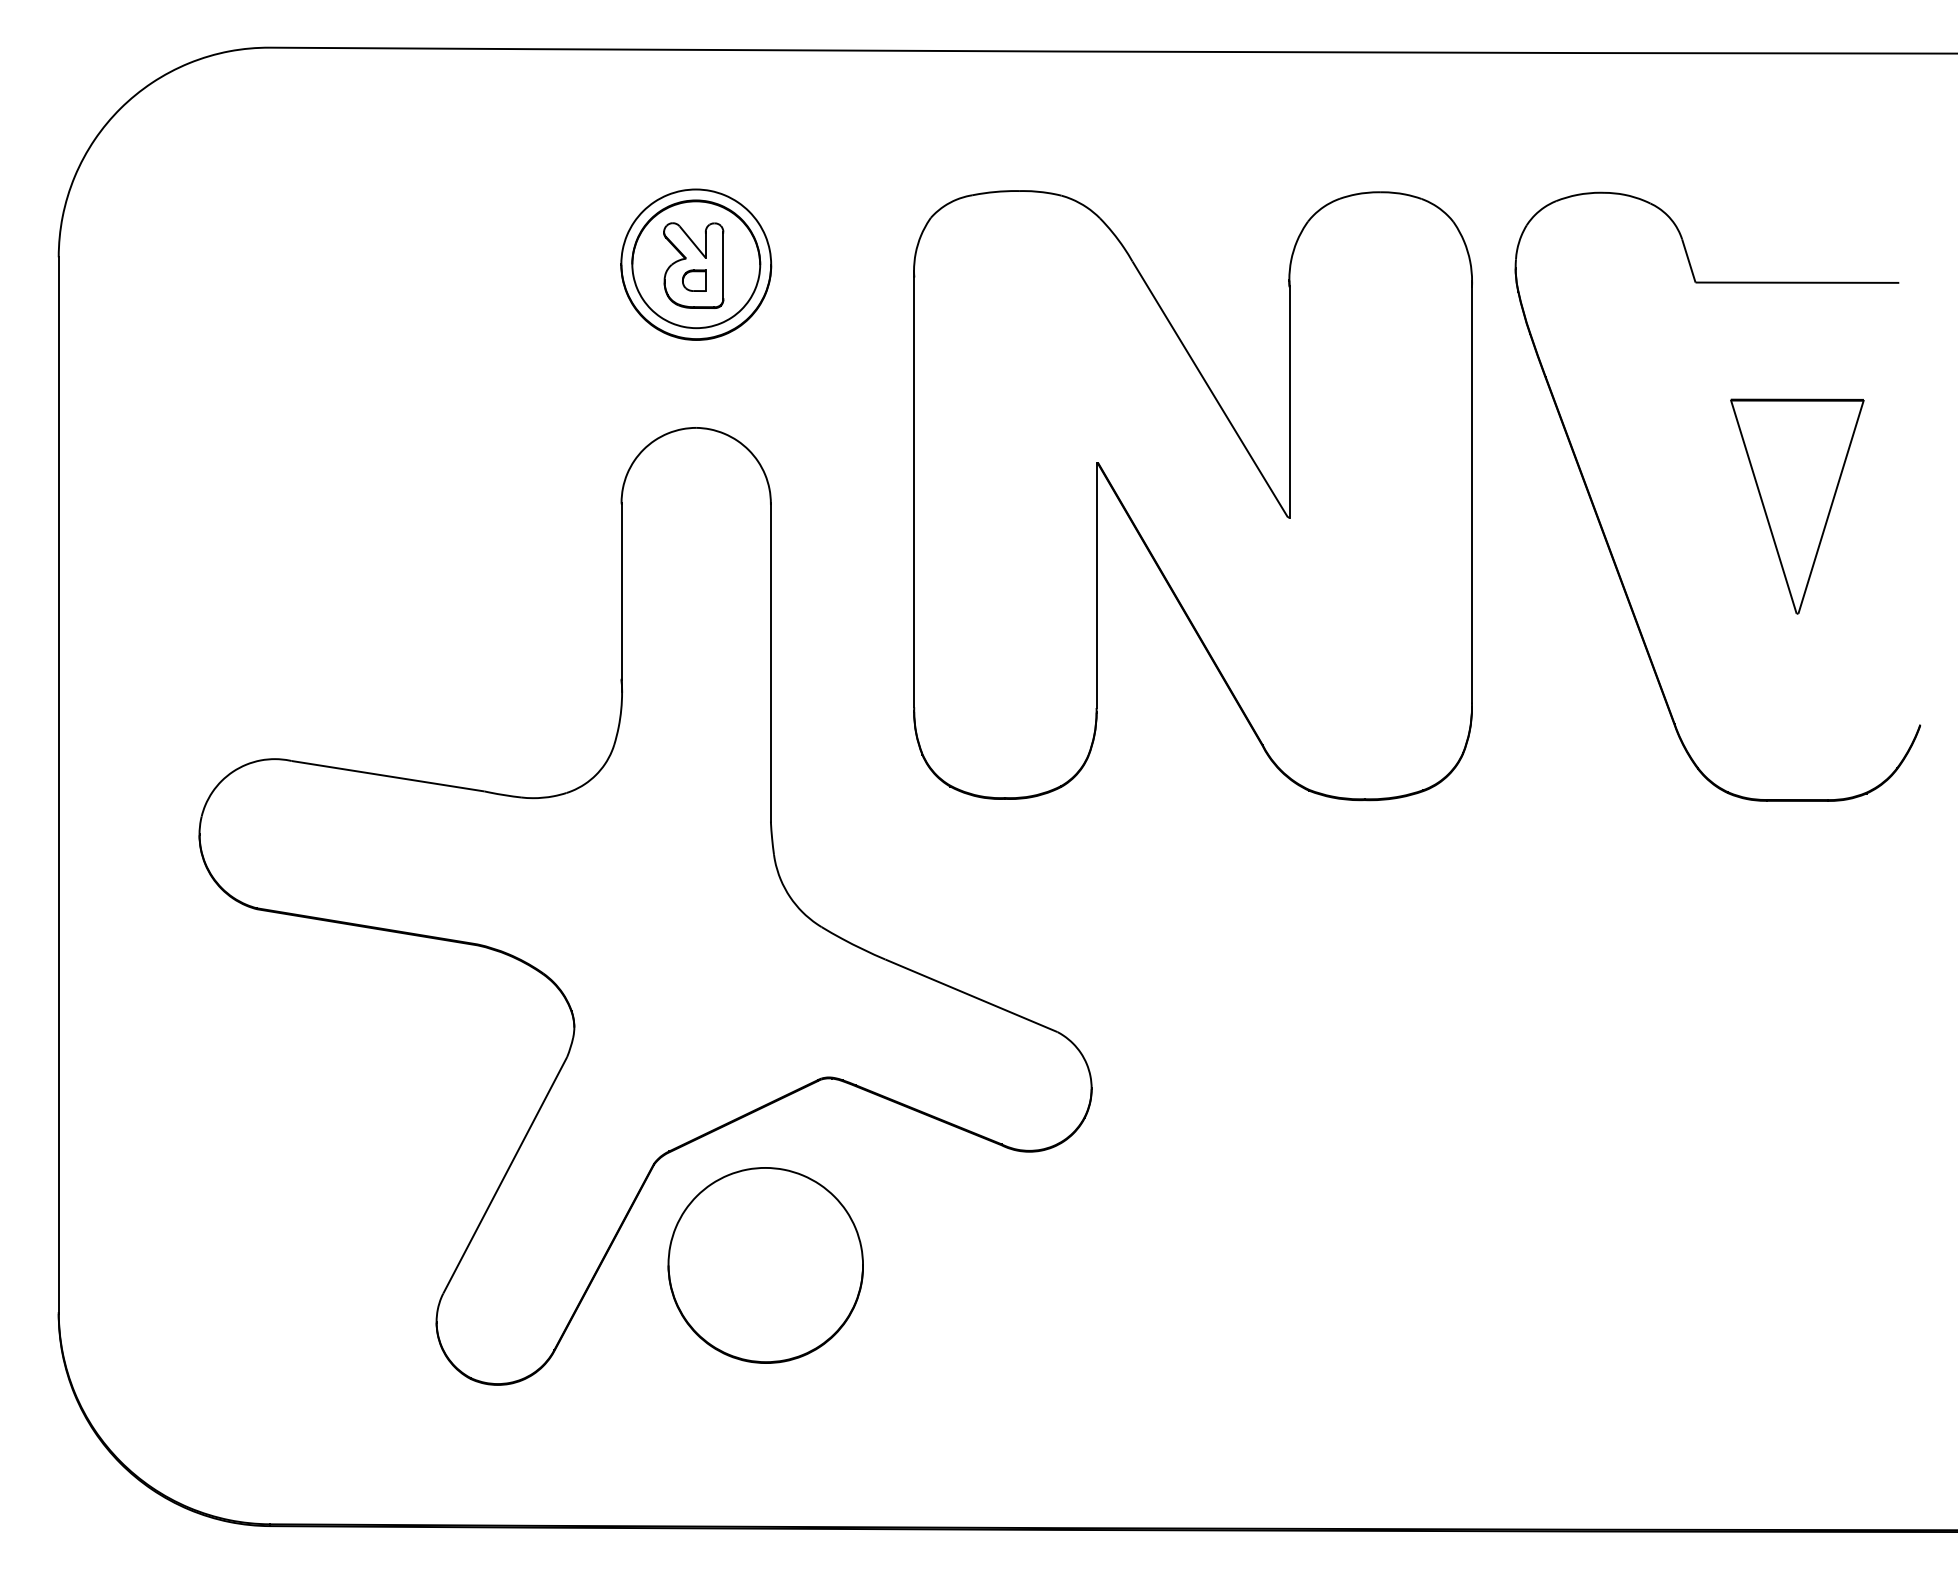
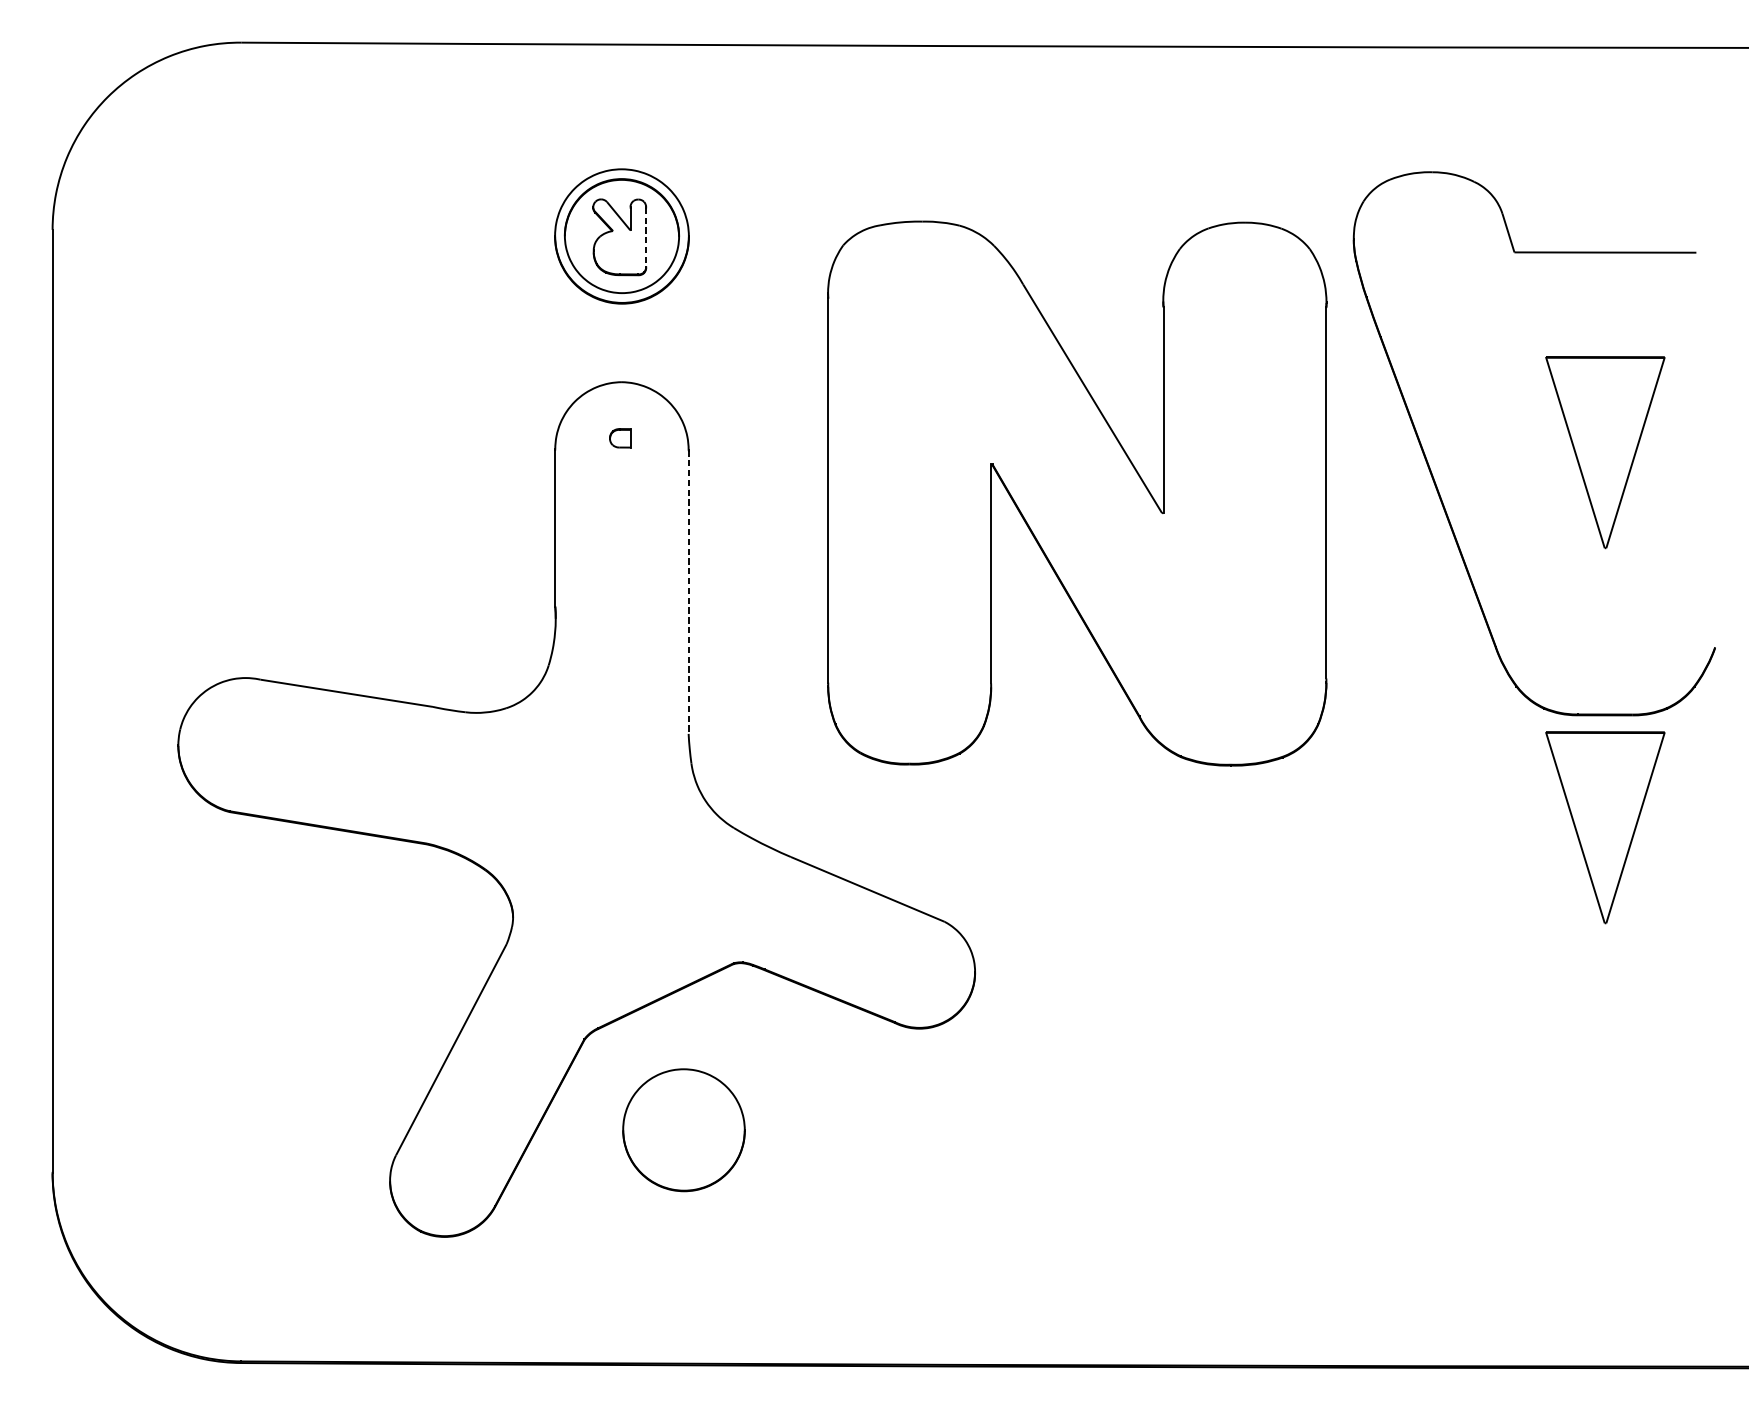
line: (723, 265) -> (646, 237), solid -> dashed
part: (694, 280) -> (620, 438), moved
part: (1192, 495) -> (1076, 493), moved
line: (770, 662) -> (688, 591), solid -> dashed
part: (1797, 926) -> (1605, 827), added
part: (765, 1265) -> (683, 1130), size x0.7

